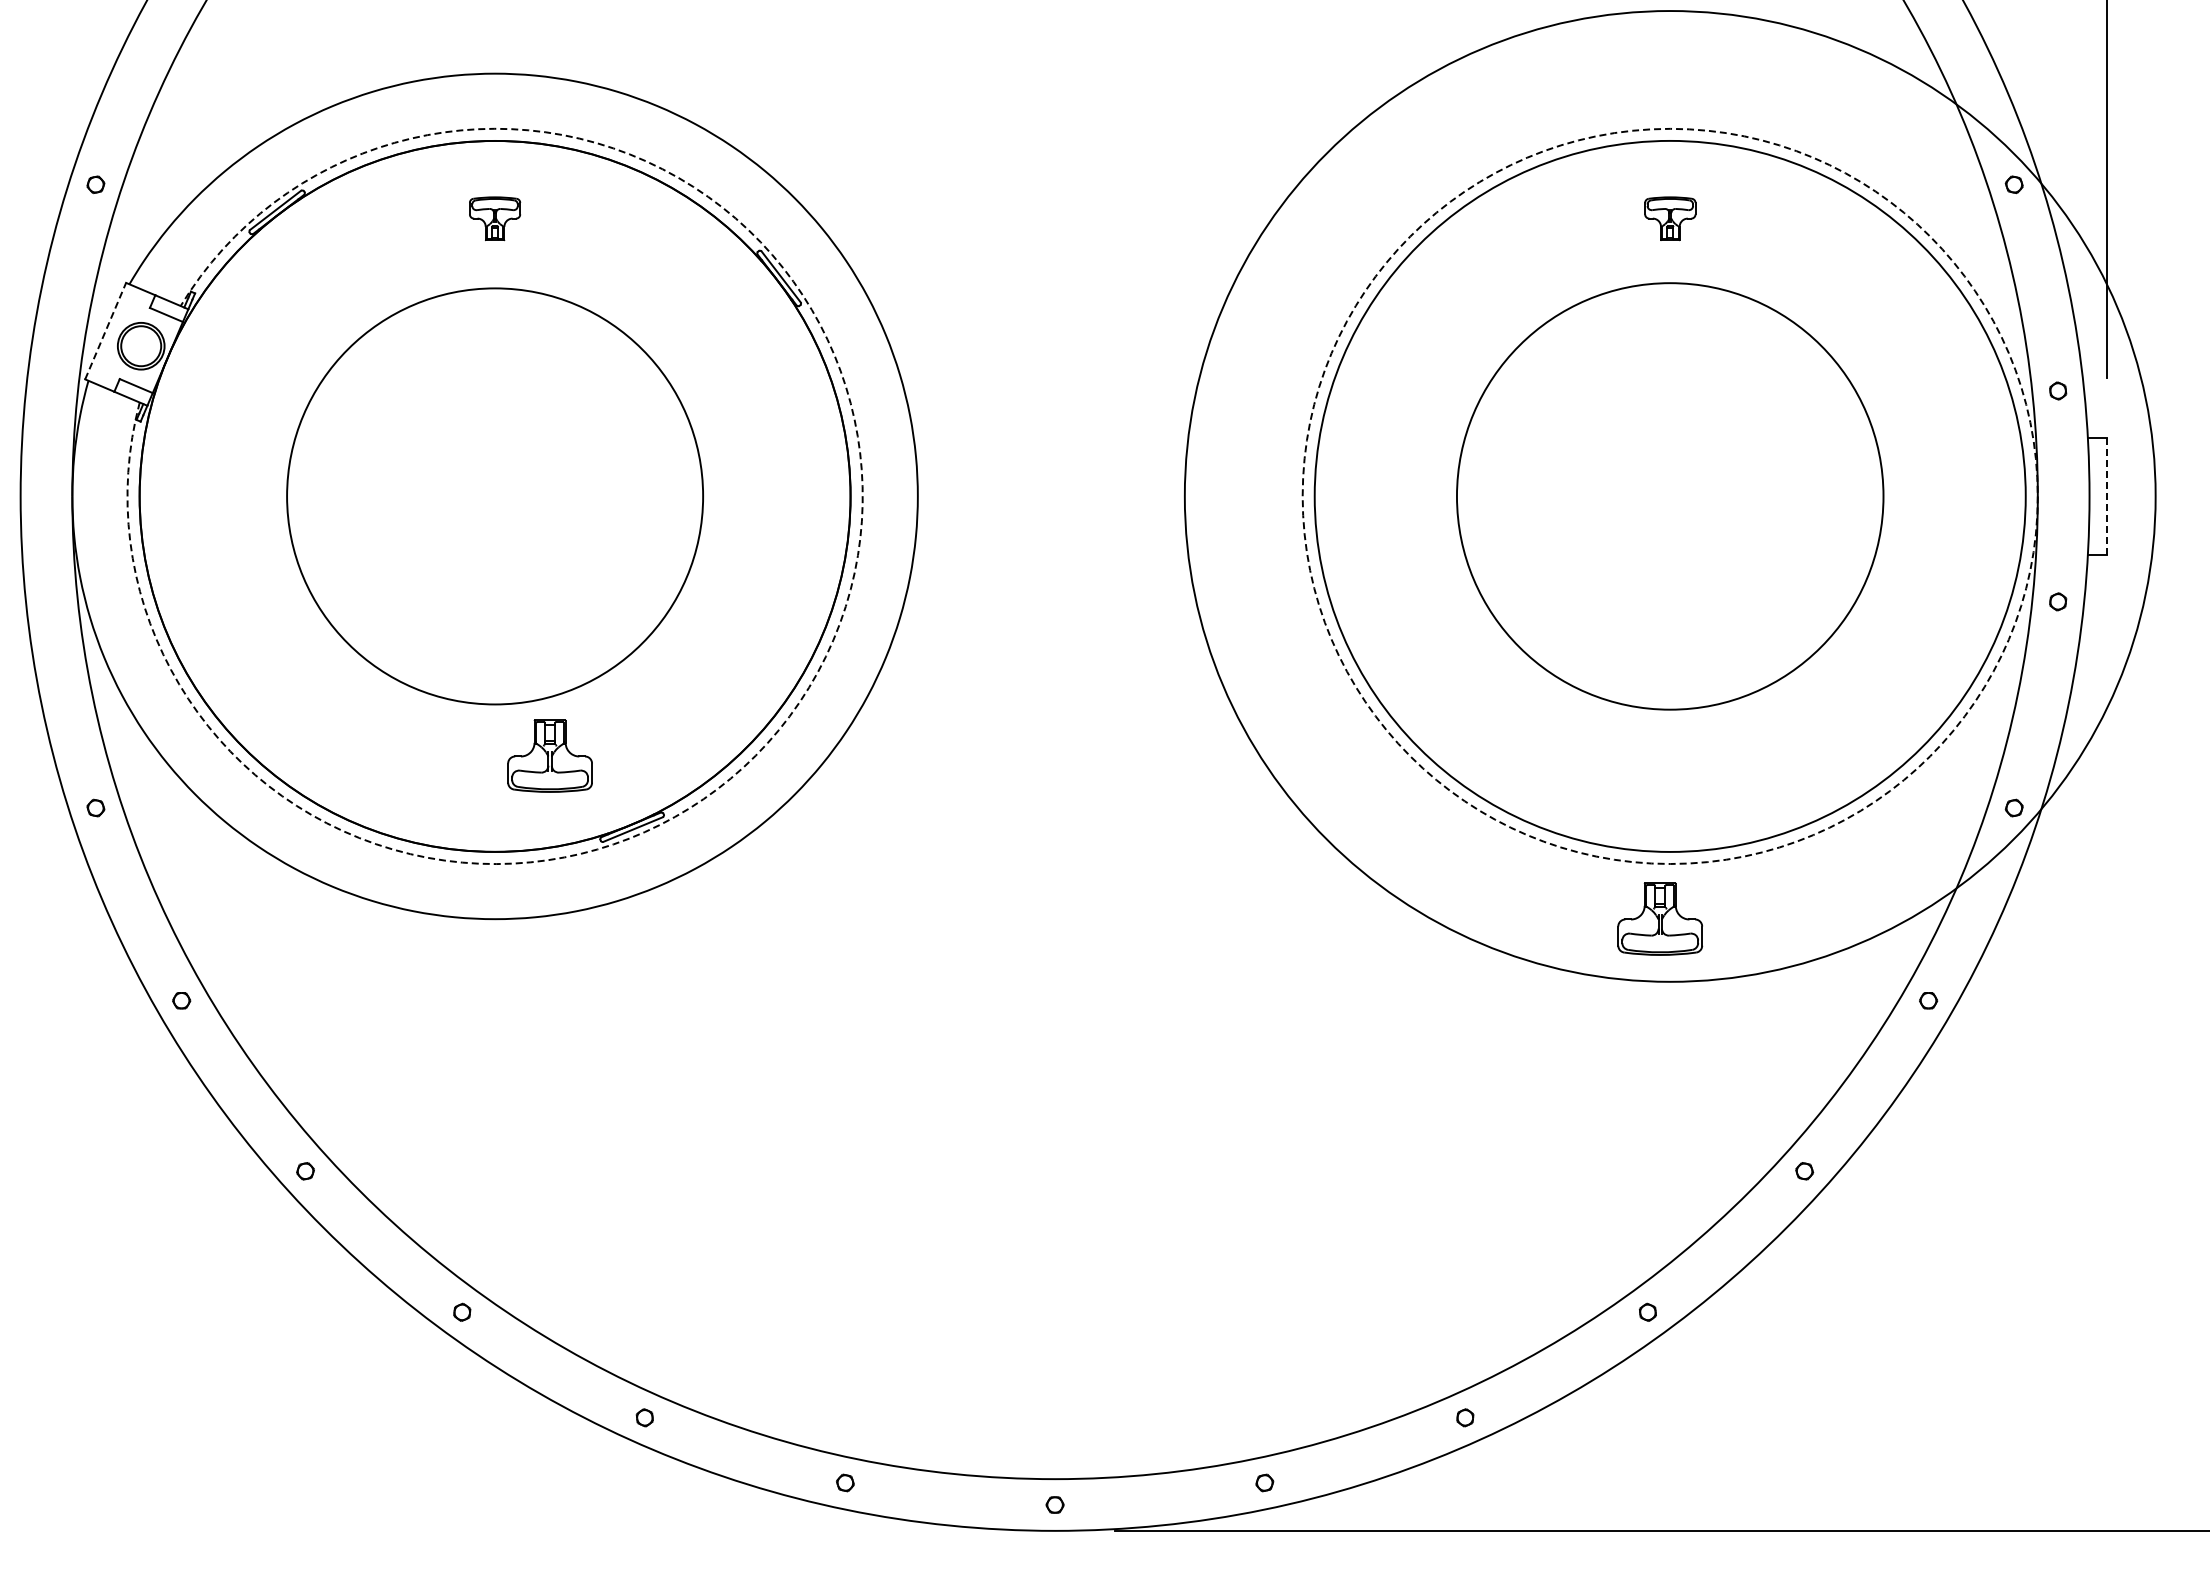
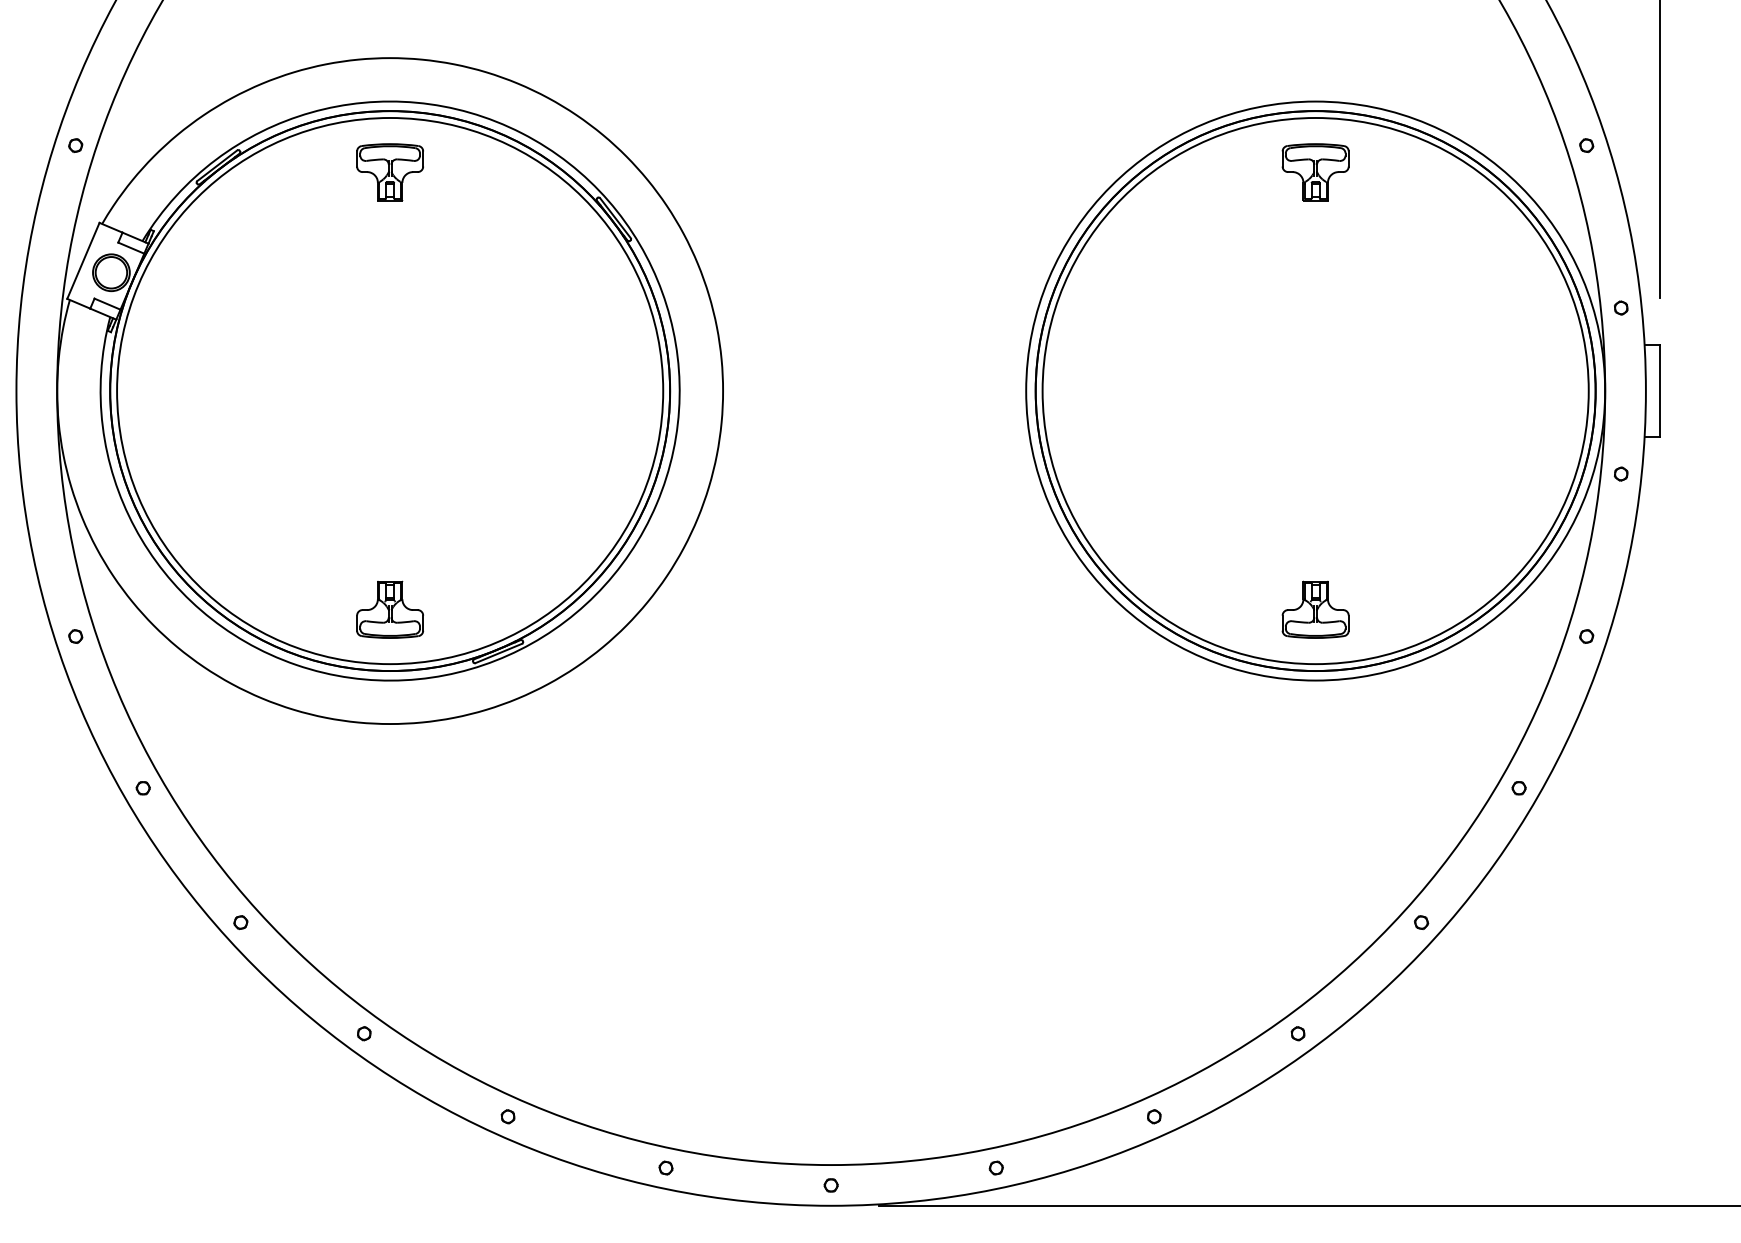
part: (494, 218) -> (389, 172), size x1.67
part: (1670, 218) -> (1315, 172), size x1.67
line: (105, 330) -> (83, 260), dashed -> solid
circle: (494, 496) -> (389, 391), size x1.67
circle: (1669, 496) -> (1315, 391), dashed -> solid
circle: (1669, 496) -> (1315, 391), size x0.71
circle: (1669, 496) -> (1315, 391), size x1.67
line: (2106, 496) -> (1659, 391), dashed -> solid
arc: (833, 640) -> (656, 504), dashed -> solid
part: (549, 755) -> (389, 609), moved
part: (1660, 918) -> (1315, 609), moved

